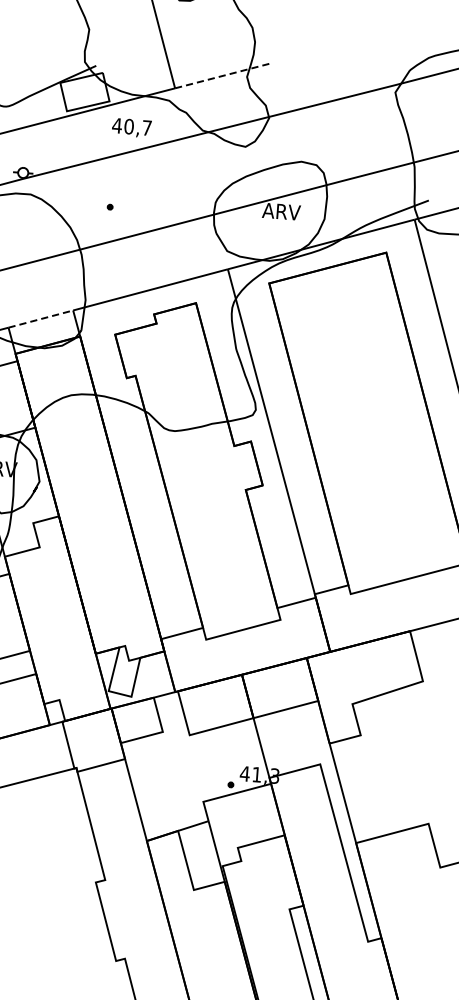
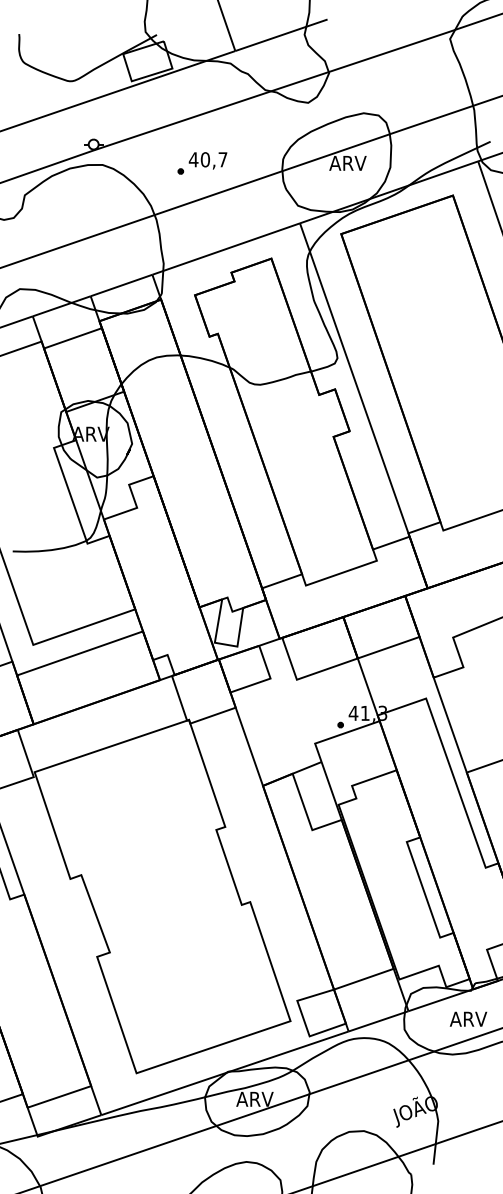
line: (223, 75) -> (281, 35), dashed -> solid
text: (131, 127) -> (207, 160), moved
line: (40, 319) -> (121, 285), dashed -> solid

